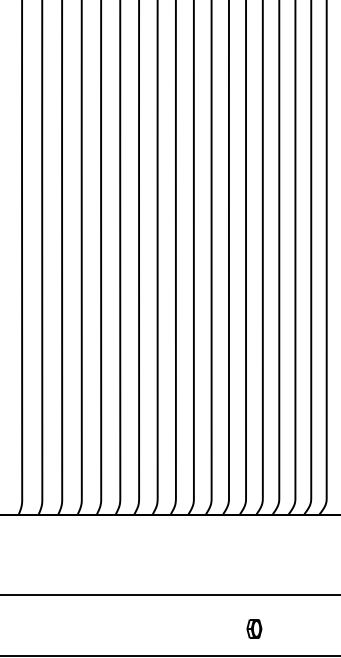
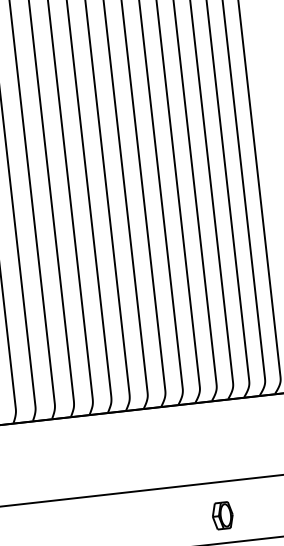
part: (254, 628) -> (222, 515), size x1.4

